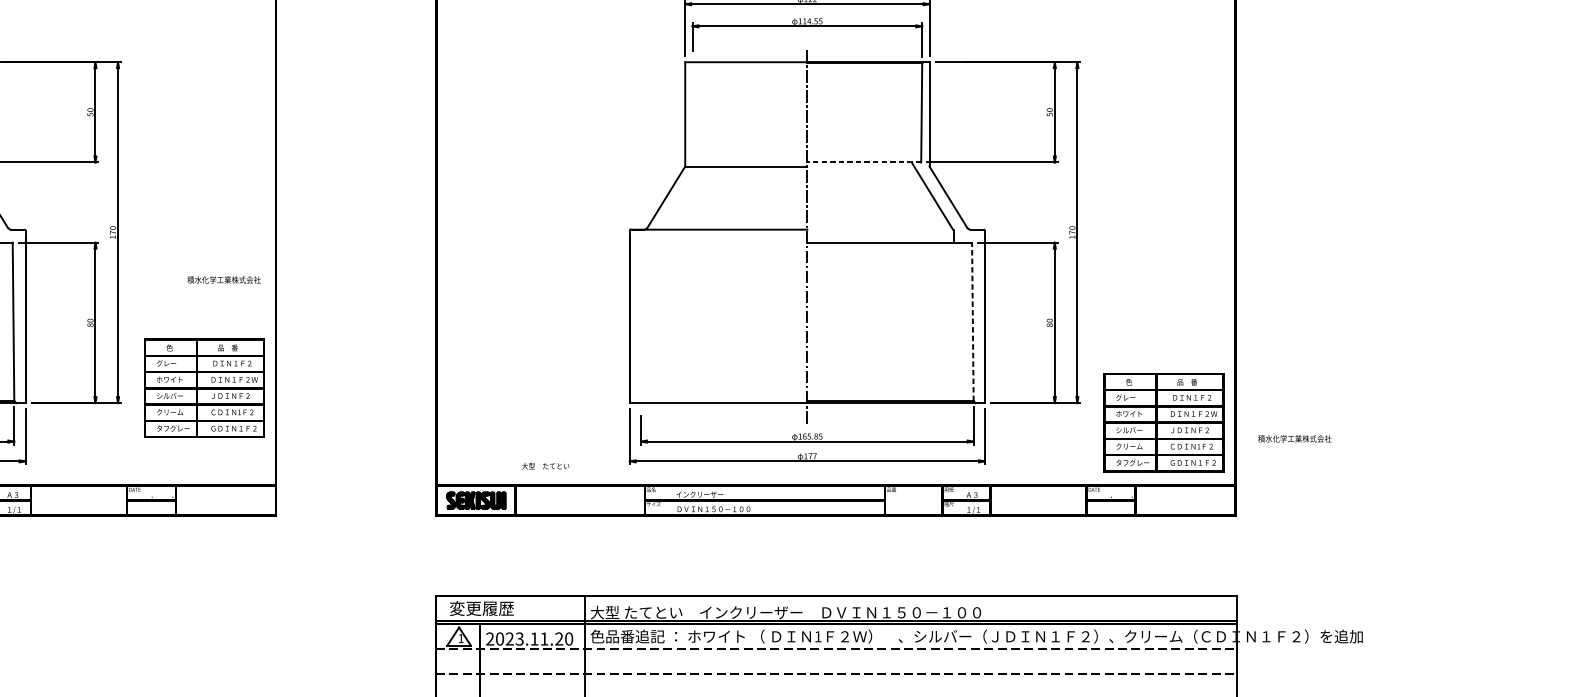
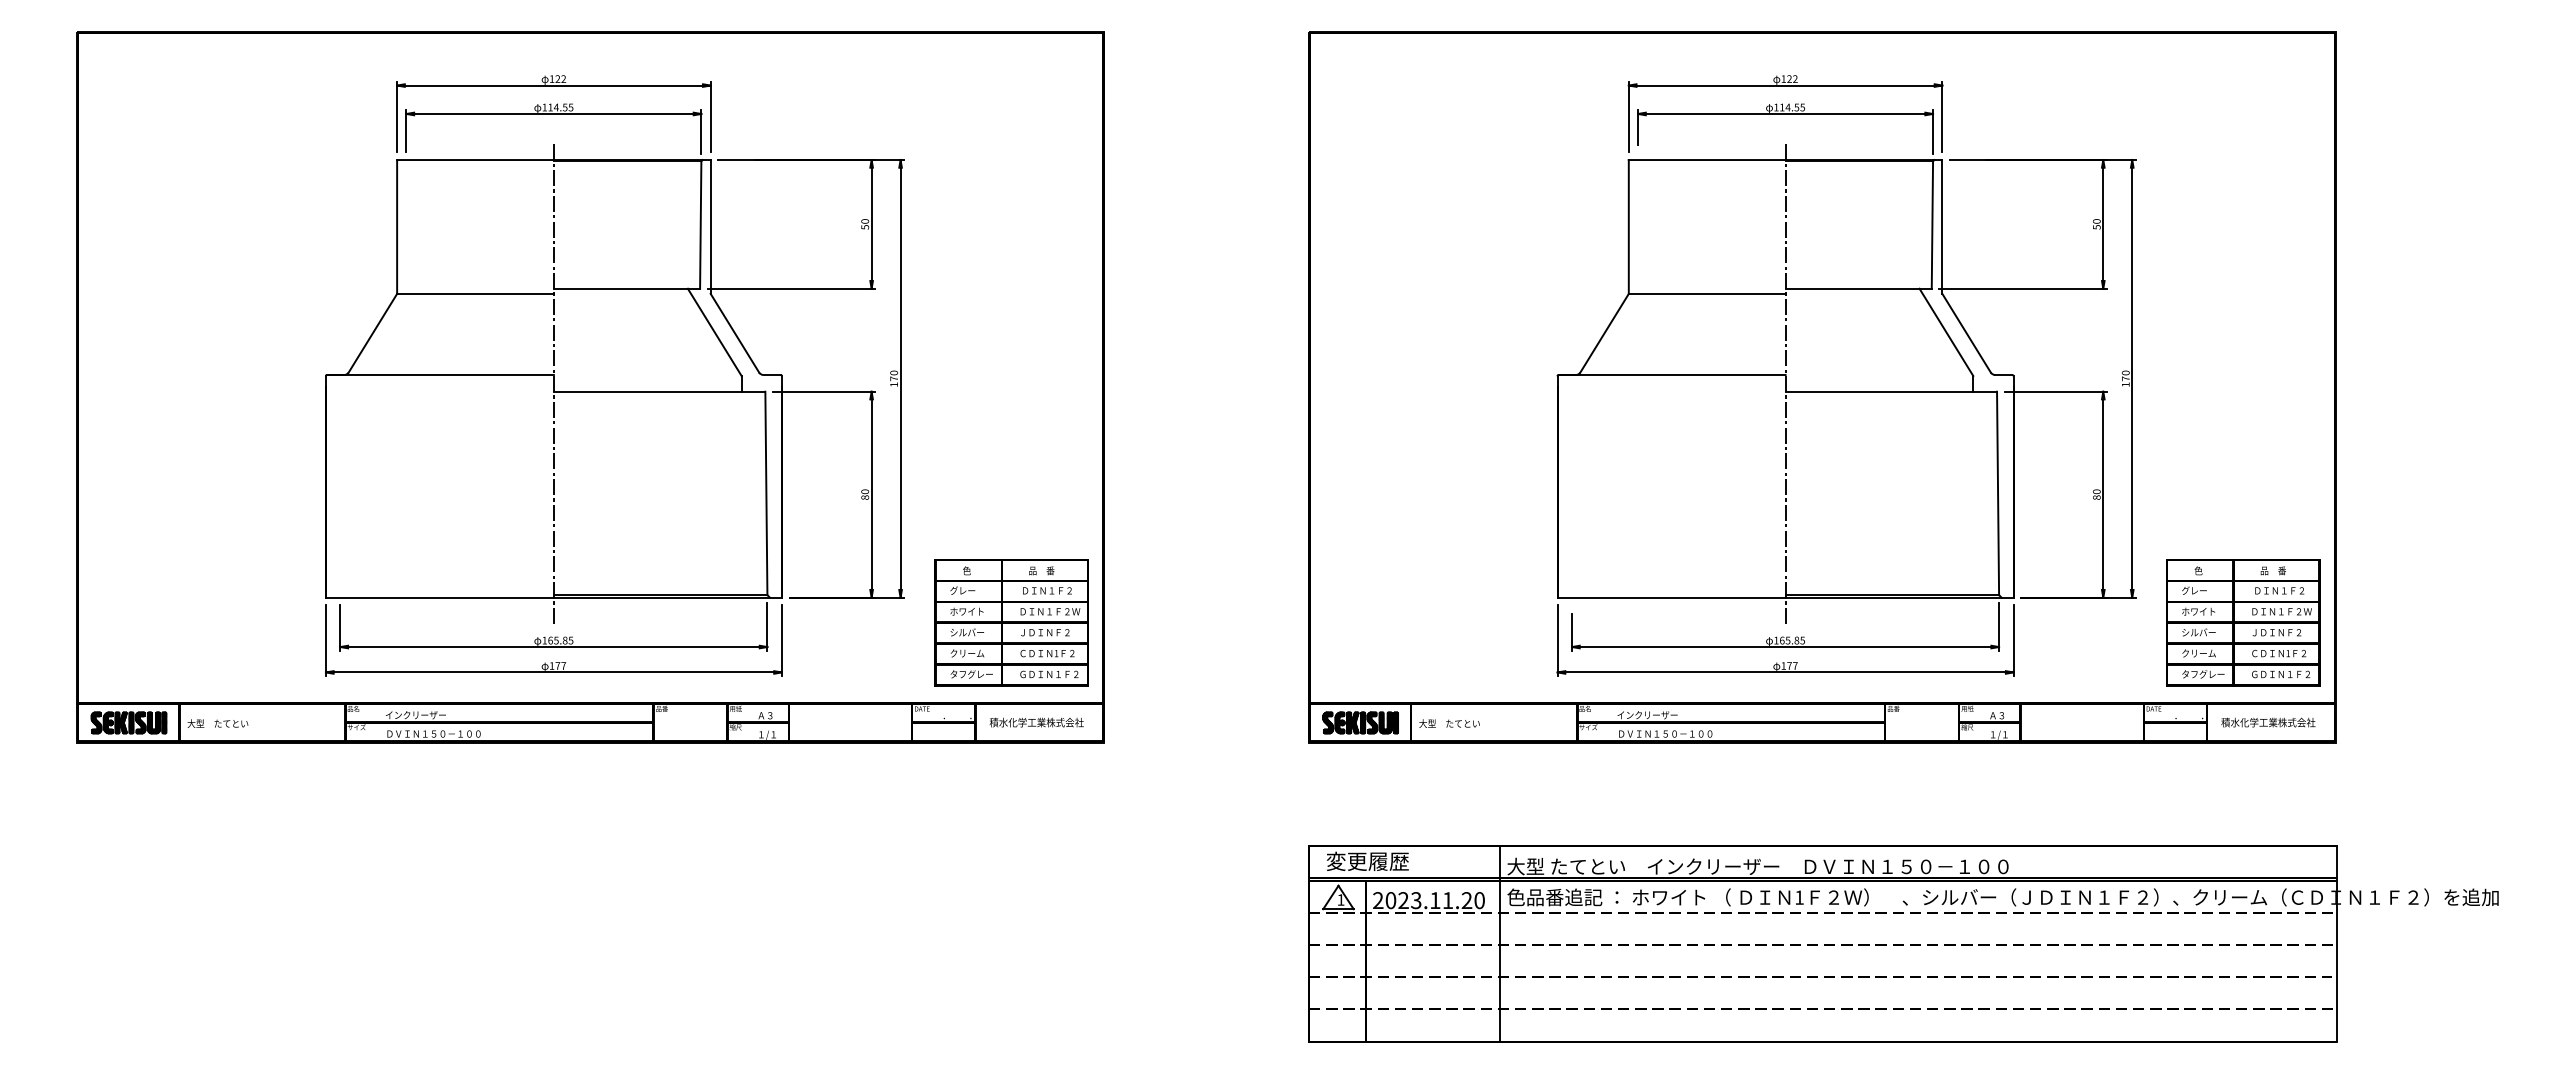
line: (864, 162) -> (1858, 288), dashed -> solid
text: (223, 279) -> (1036, 722), moved
line: (973, 321) -> (1998, 493), dashed -> solid
part: (204, 388) -> (1011, 622), moved
text: (1294, 438) -> (2268, 722), moved
text: (545, 466) -> (1449, 723), moved

